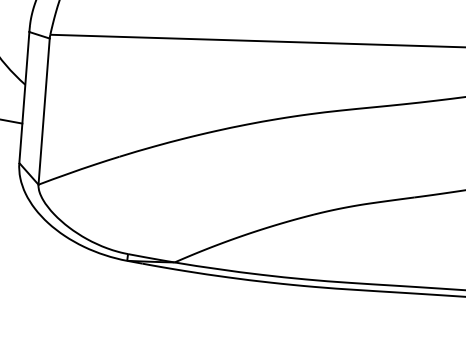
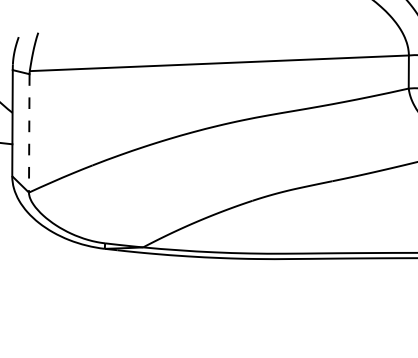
line: (44, 111) -> (29, 133), solid -> dashed

